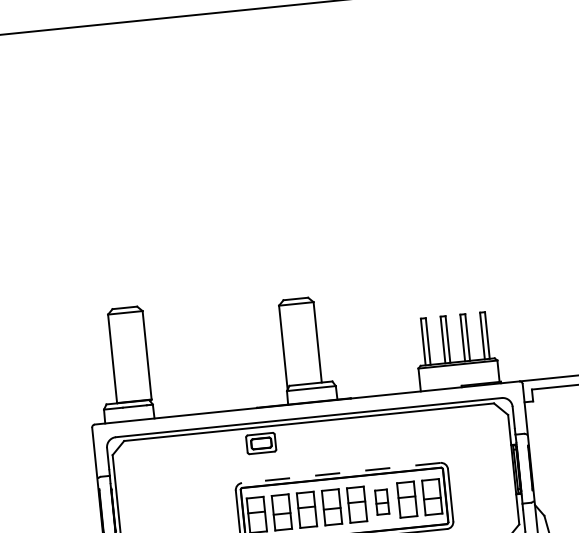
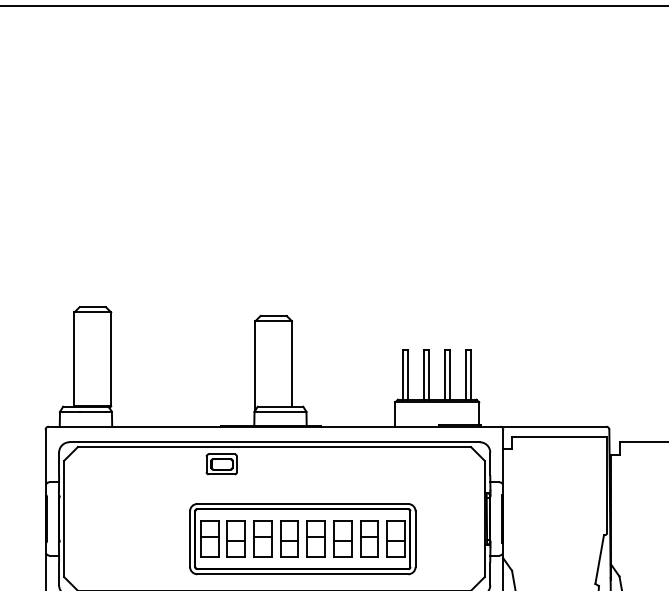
line: (340, 473) -> (302, 504), dashed -> solid
part: (381, 501) -> (342, 538), size x1.43

